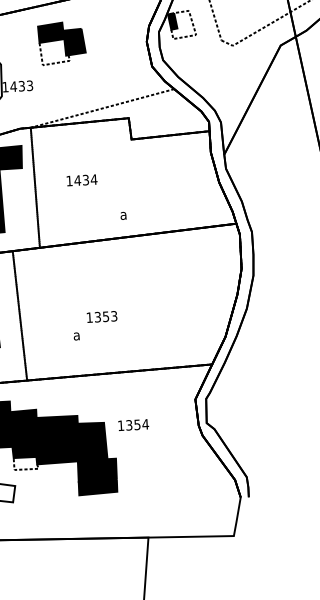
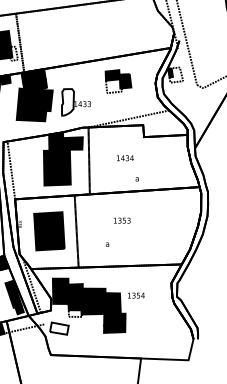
part: (62, 43) -> (118, 81), moved
text: (82, 180) -> (125, 158), moved
text: (102, 316) -> (122, 220), moved

